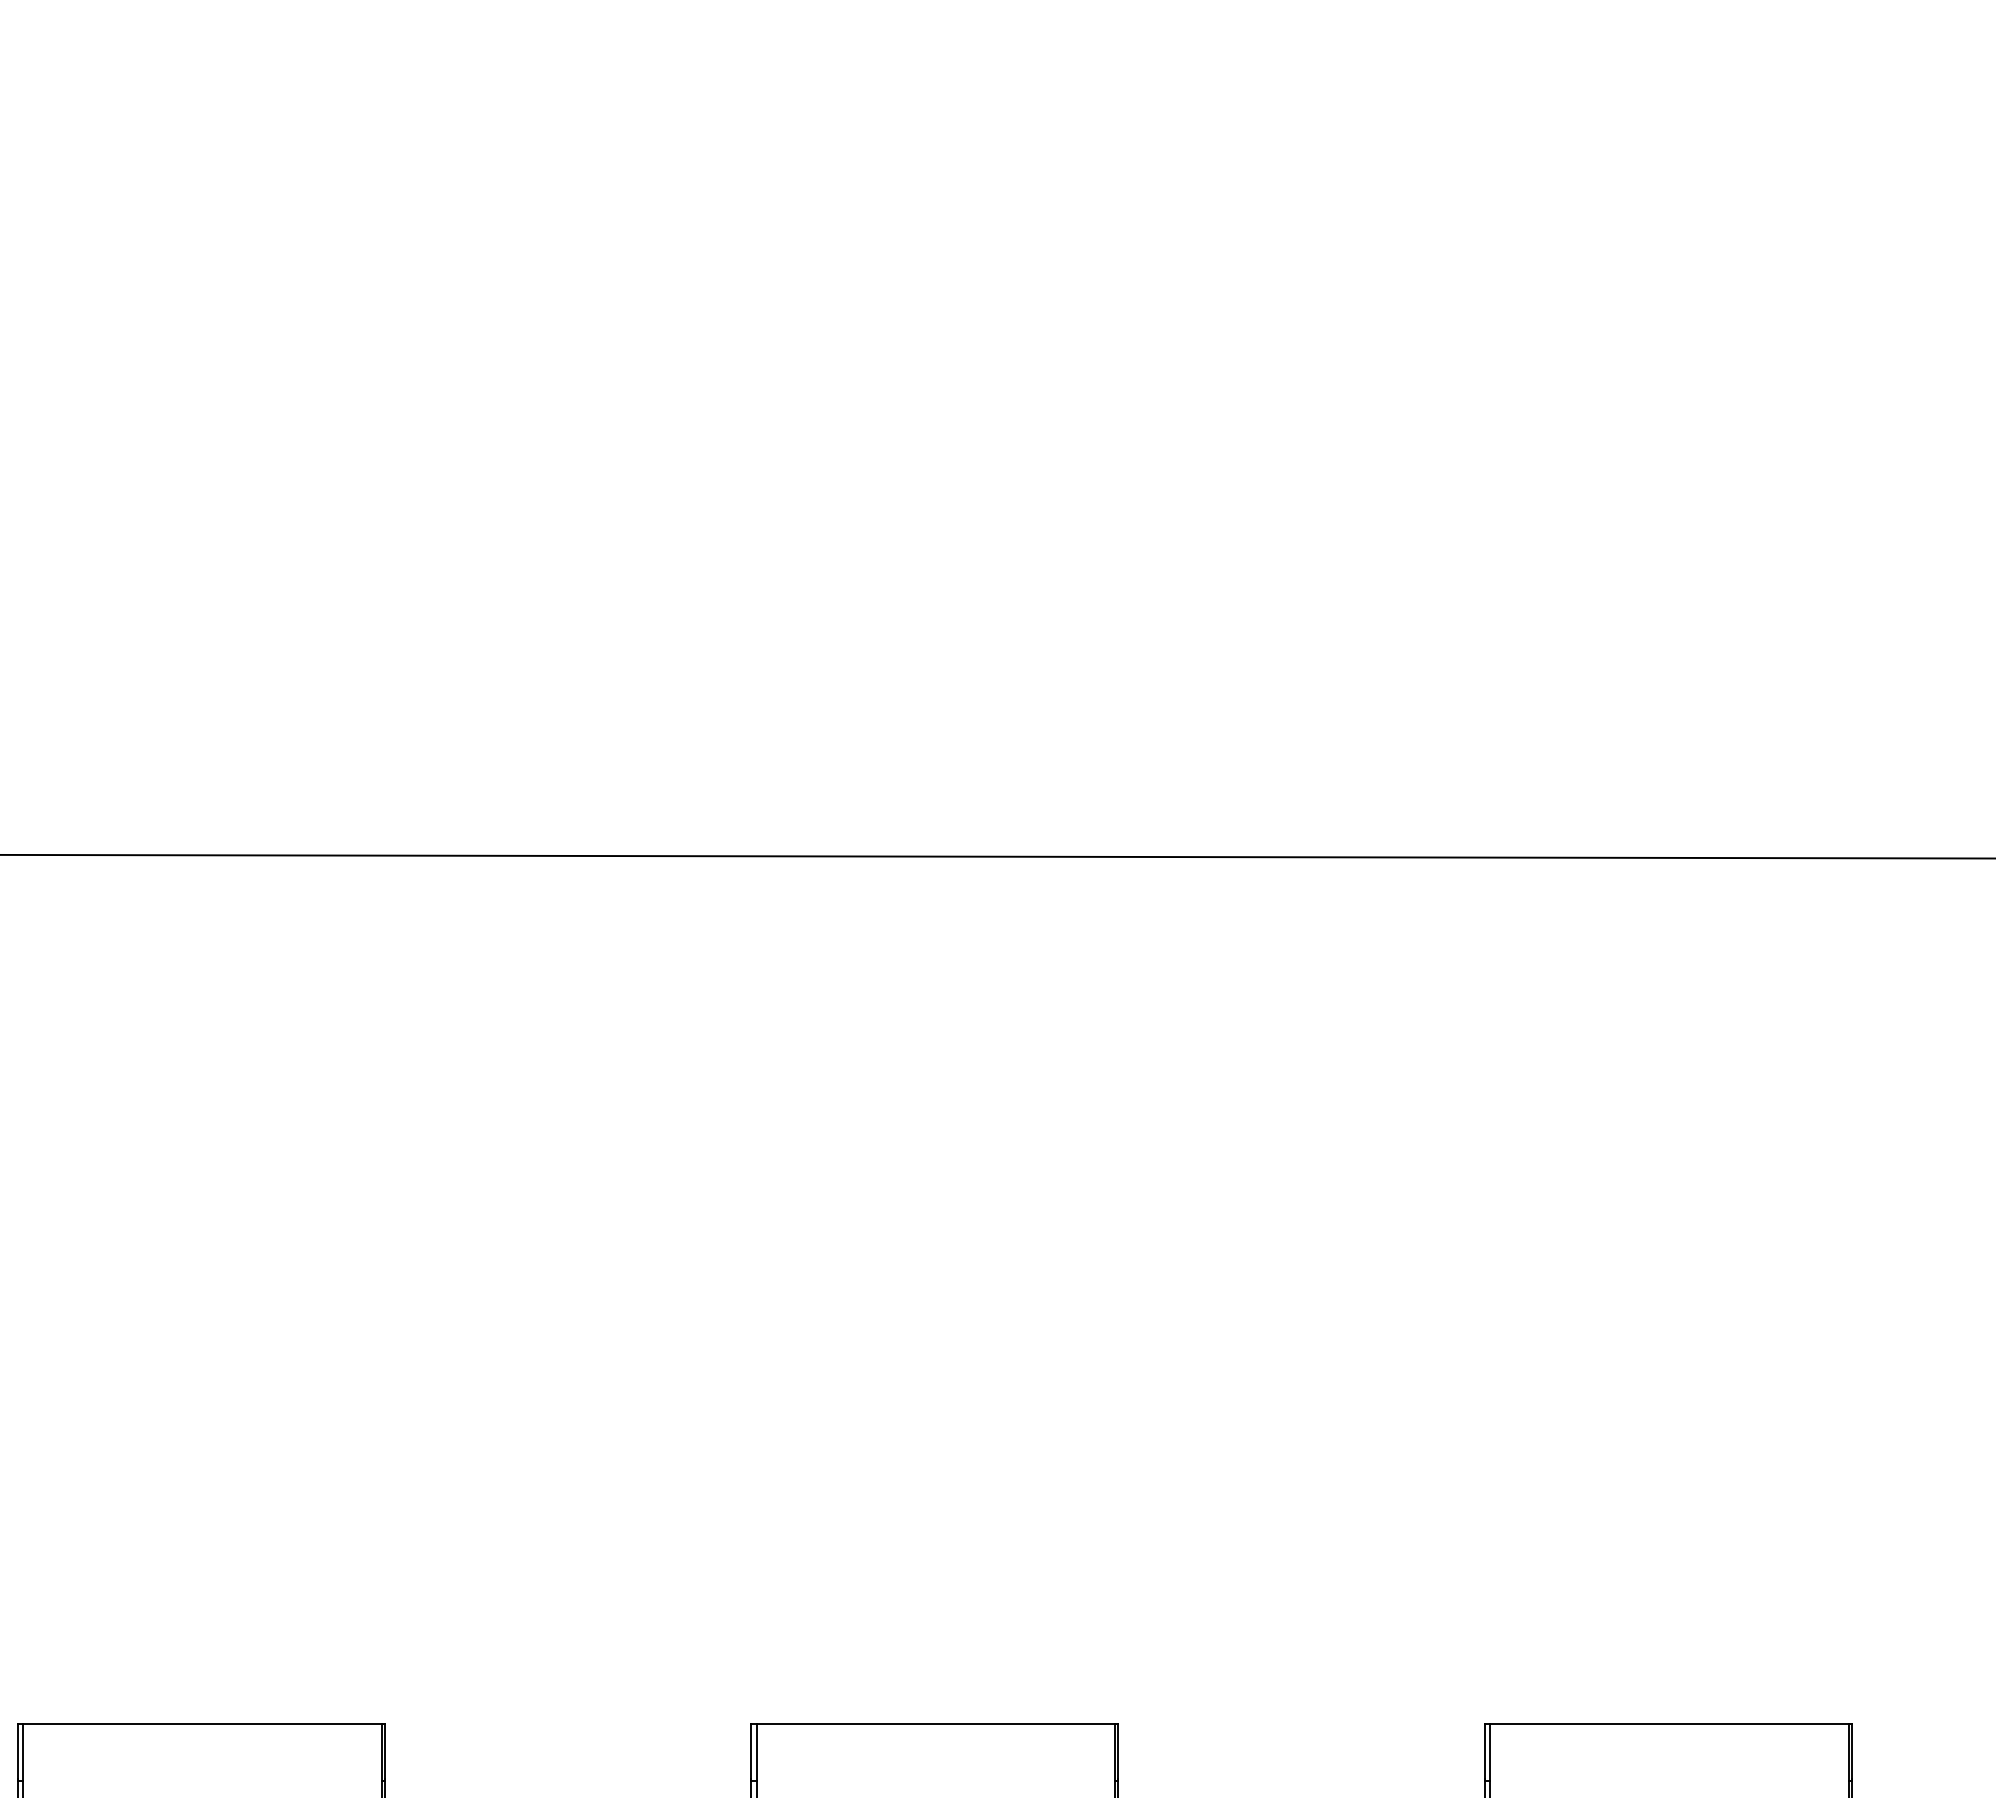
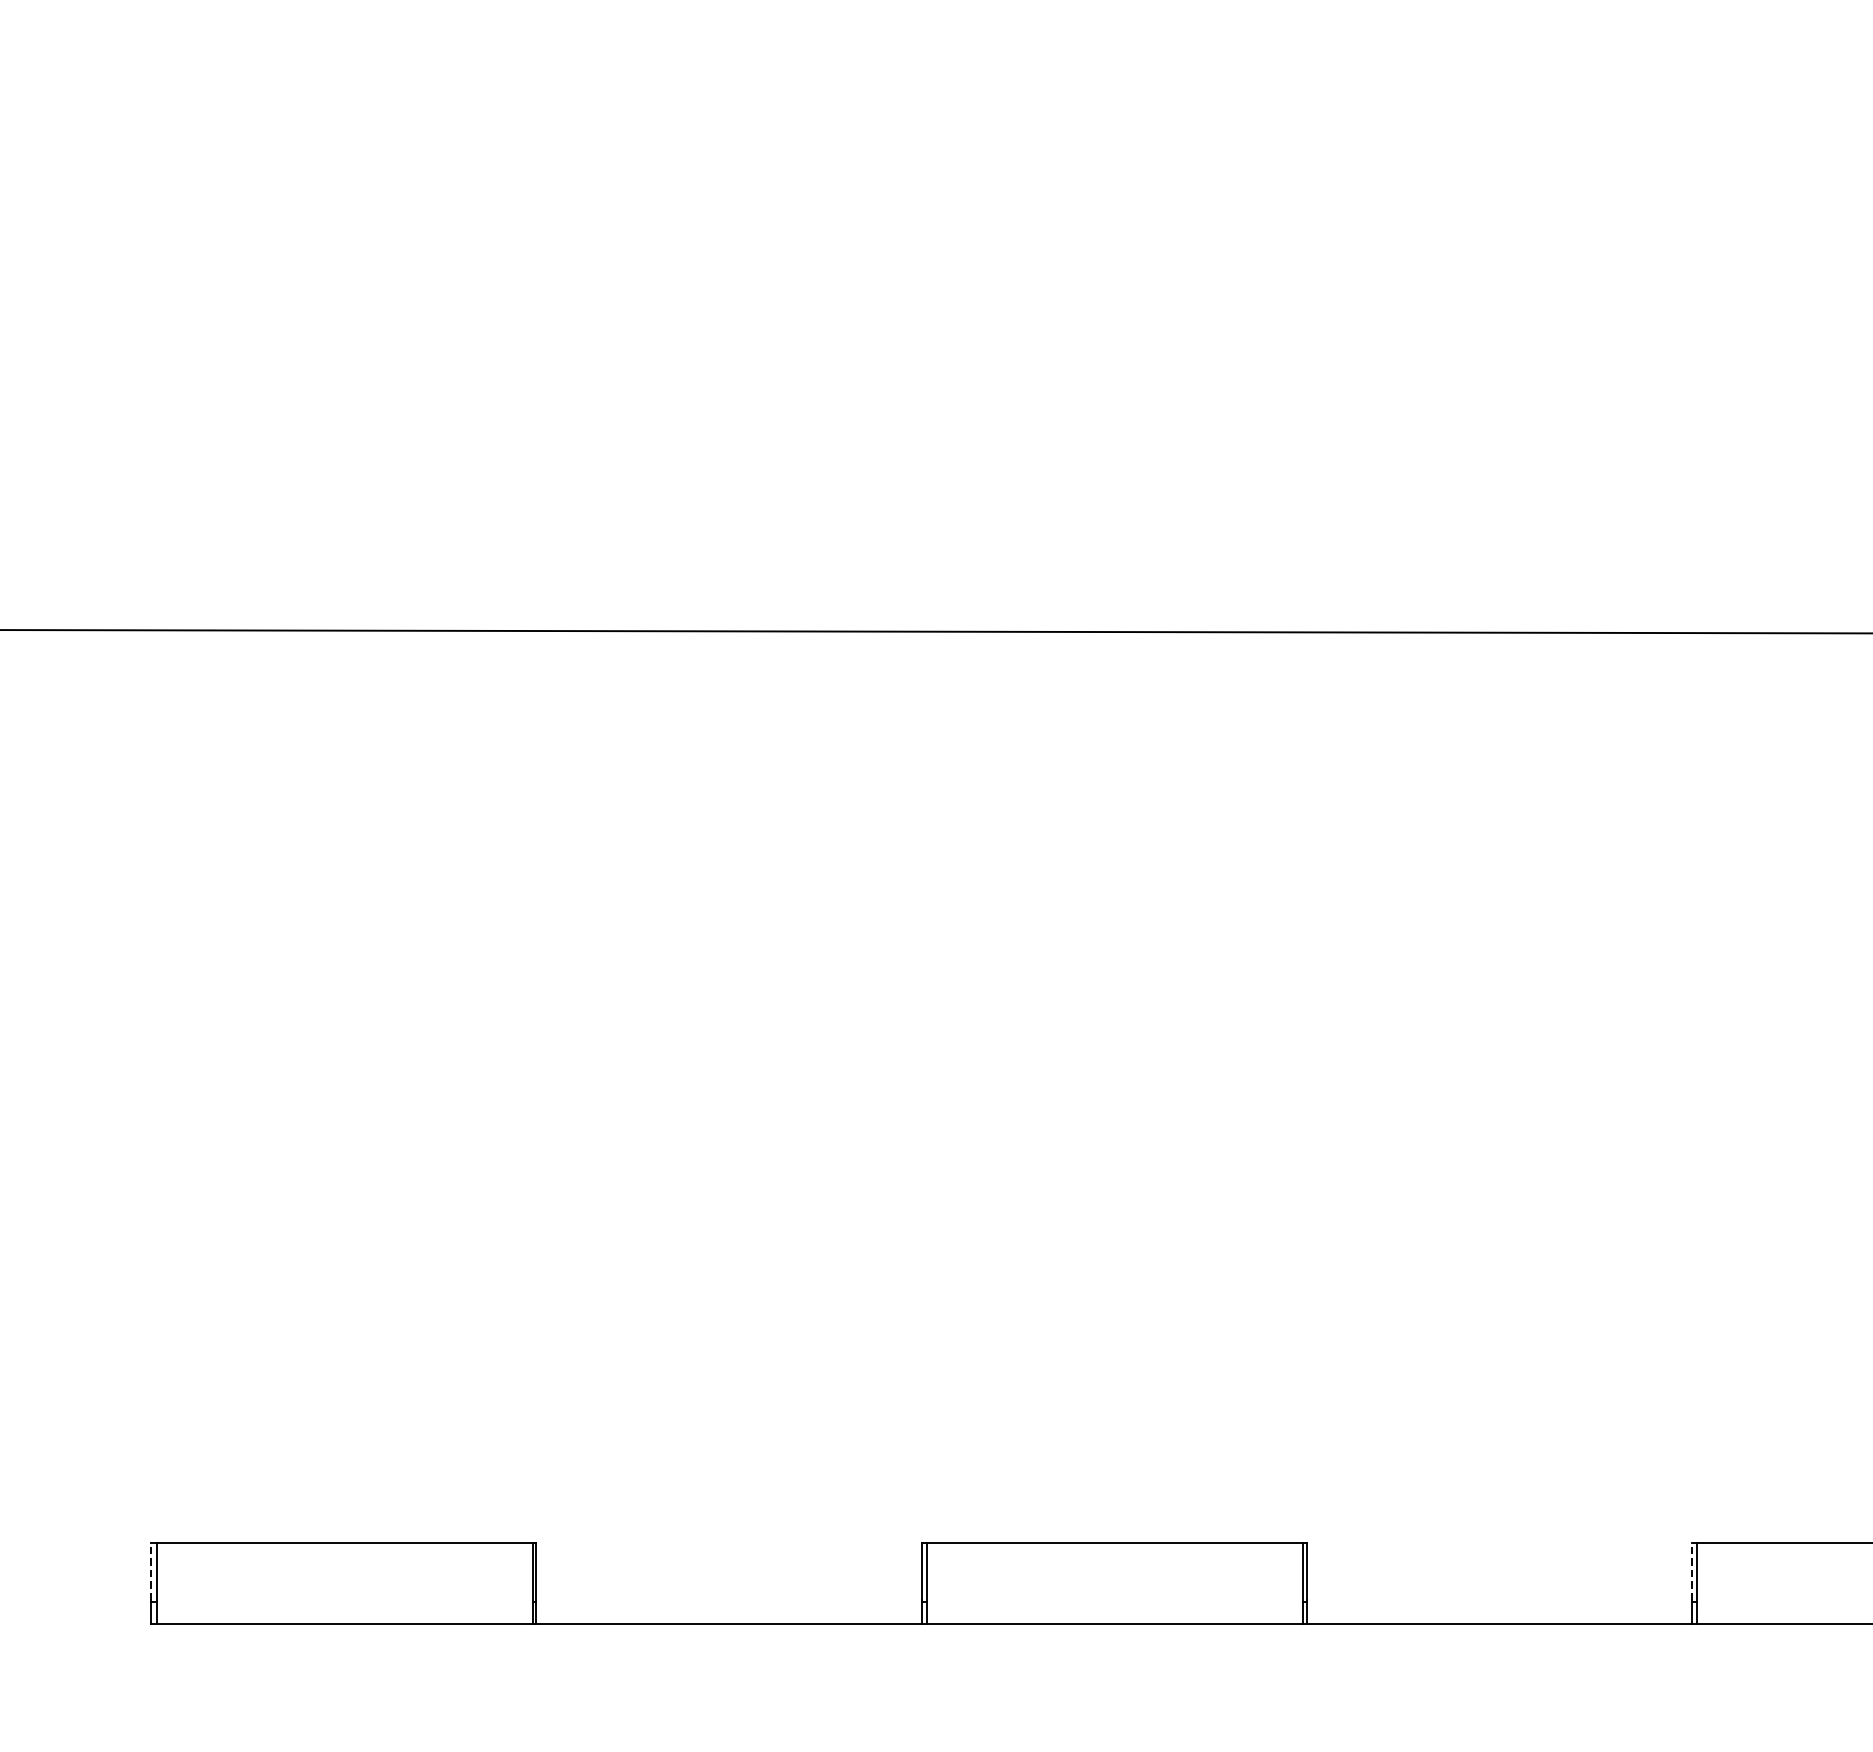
line: (17, 1750) -> (150, 1570), solid -> dashed
line: (1484, 1750) -> (1691, 1570), solid -> dashed

